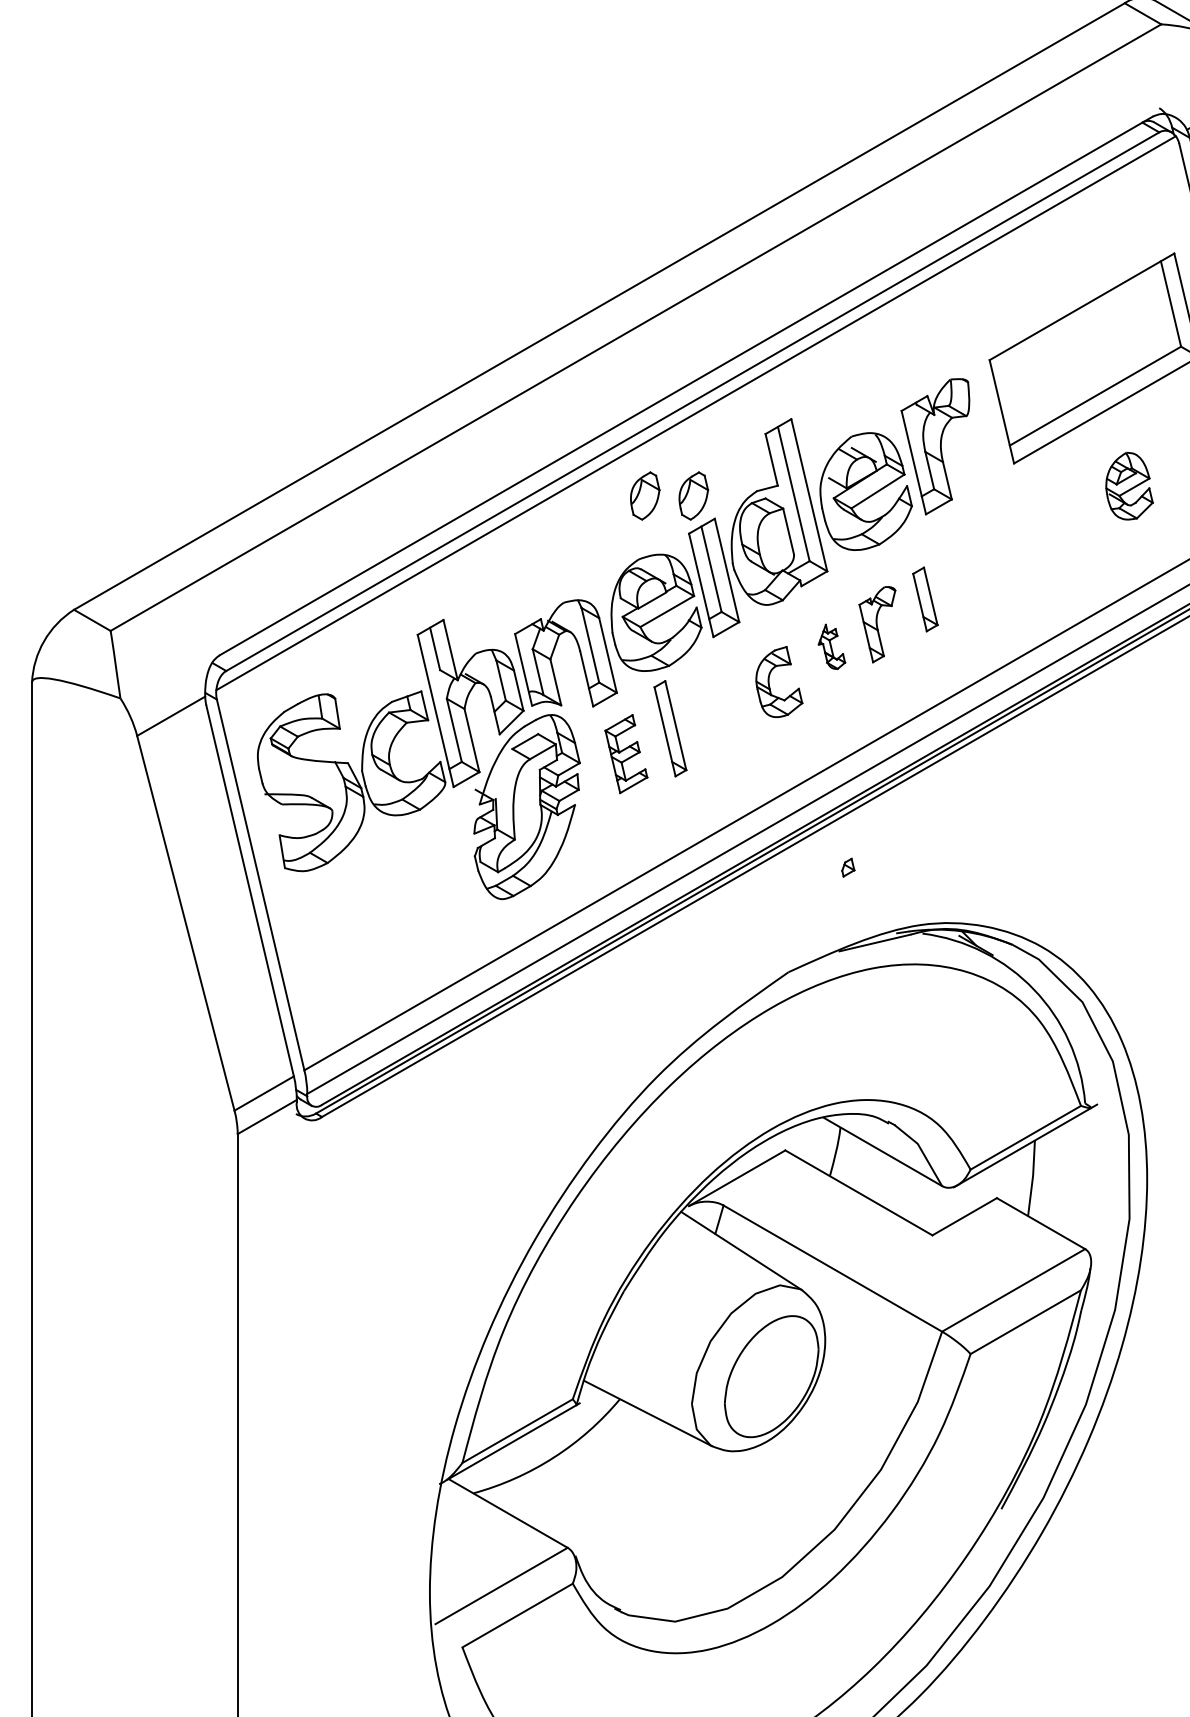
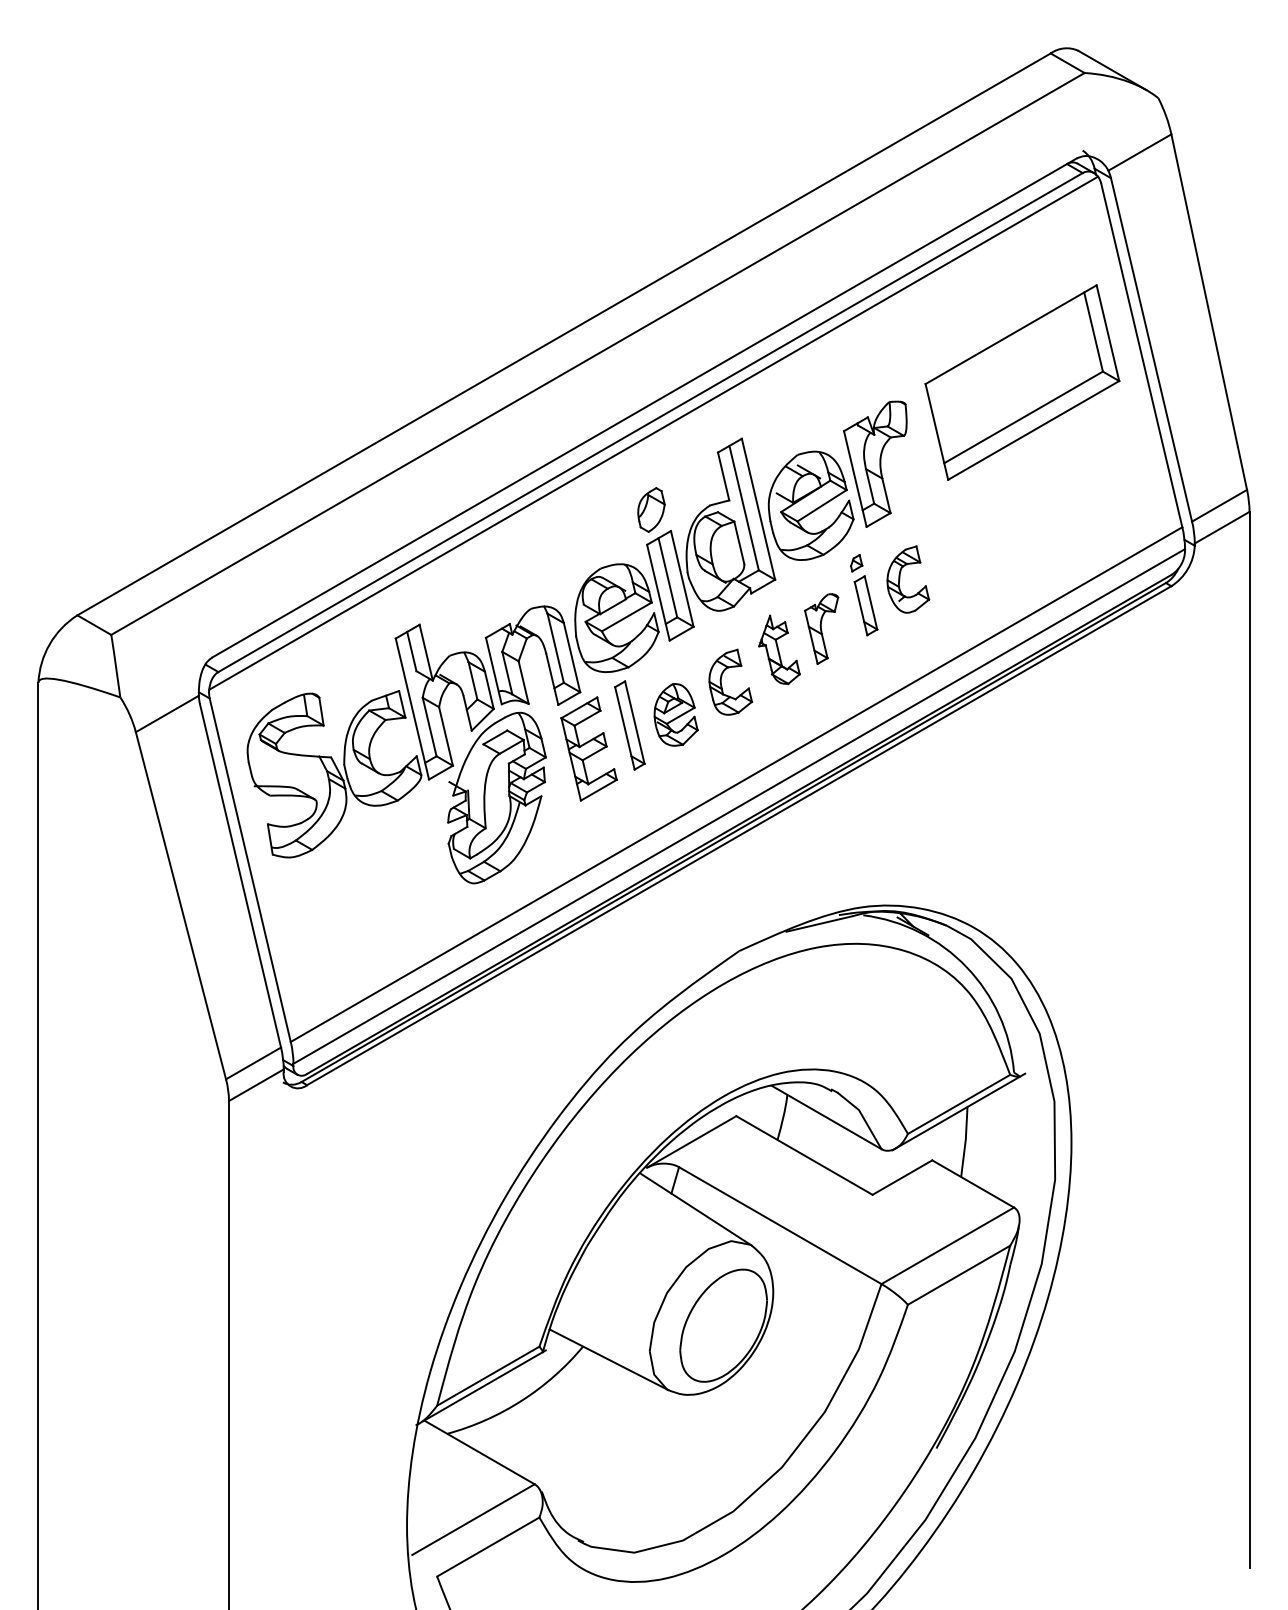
part: (1128, 485) -> (675, 714), moved
part: (645, 495) -> (606, 509), removed
part: (962, 571) -> (900, 579), added
part: (831, 646) -> (779, 649), size x1.67
part: (625, 753) -> (588, 748), size x1.43
part: (848, 867) -> (856, 563), moved

